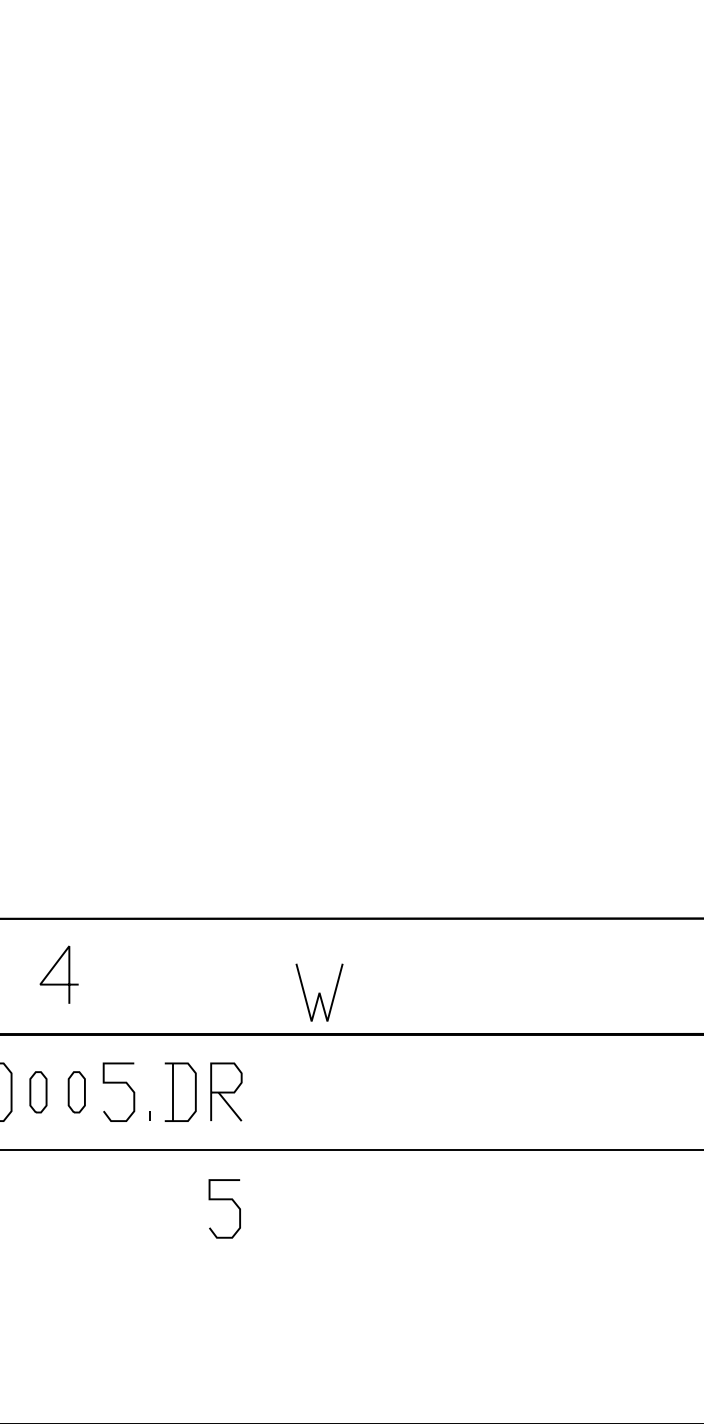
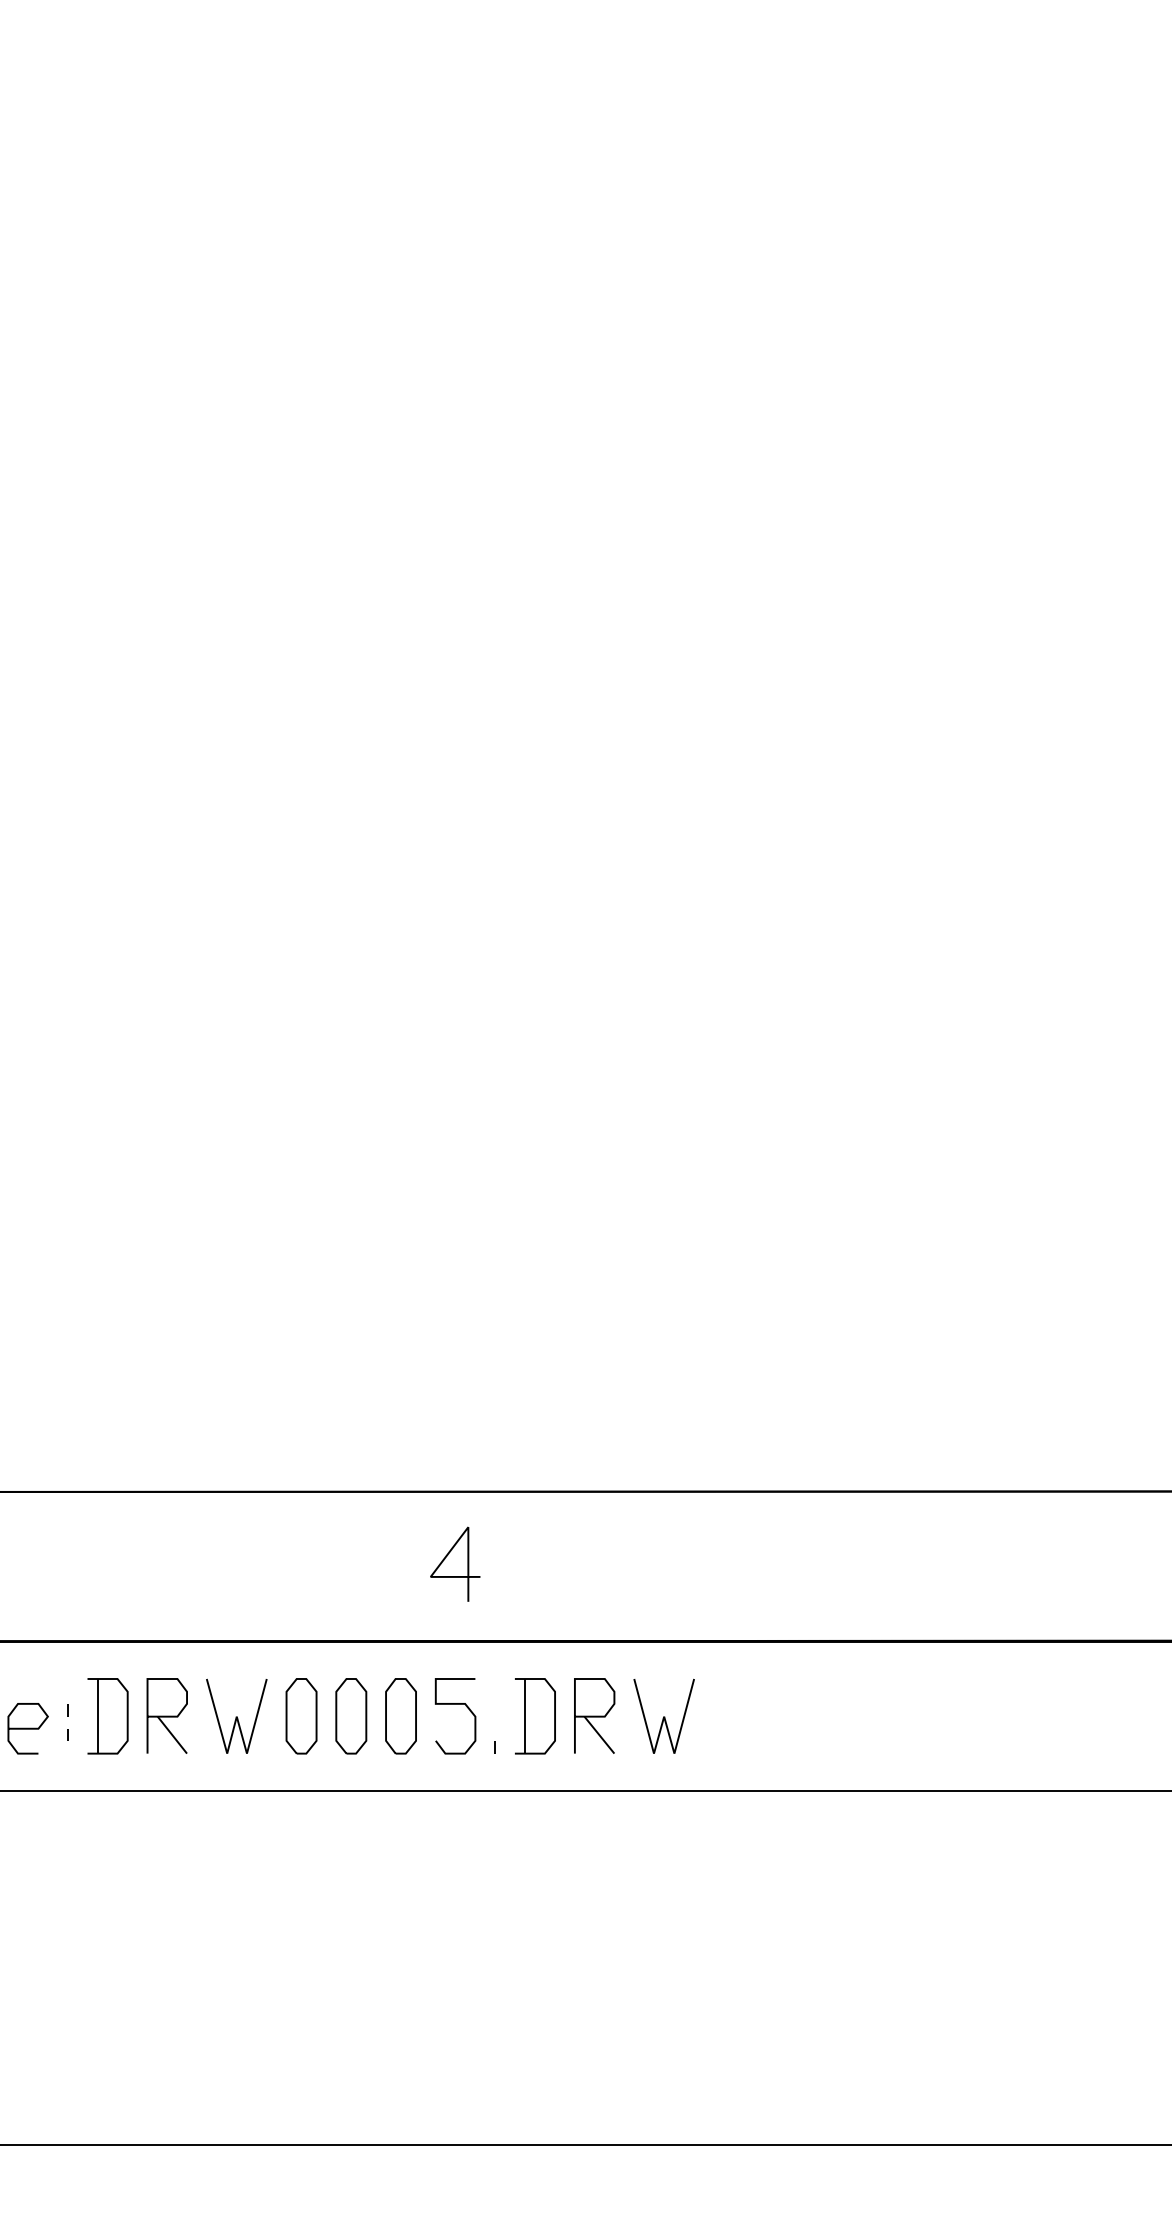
curve: (54, 968) -> (448, 1555), moved
curve: (319, 992) -> (663, 1716), moved
part: (38, 1092) -> (351, 1716), size x1.43
part: (76, 1092) -> (400, 1716), size x1.43
curve: (224, 1199) -> (592, 1855), removed

